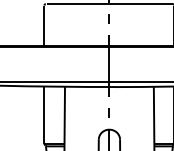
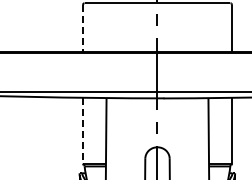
line: (44, 26) -> (82, 28), solid -> dashed
line: (44, 115) -> (82, 130), solid -> dashed

